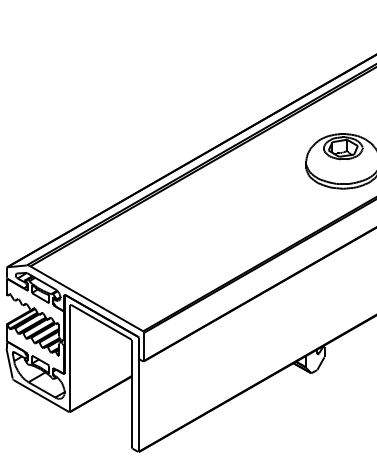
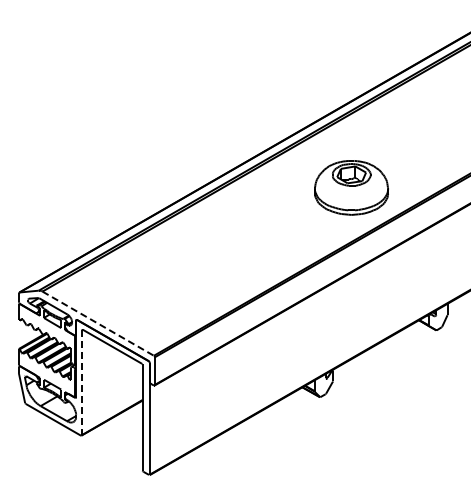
line: (87, 298) -> (98, 323), solid -> dashed
line: (69, 358) -> (81, 382), solid -> dashed

